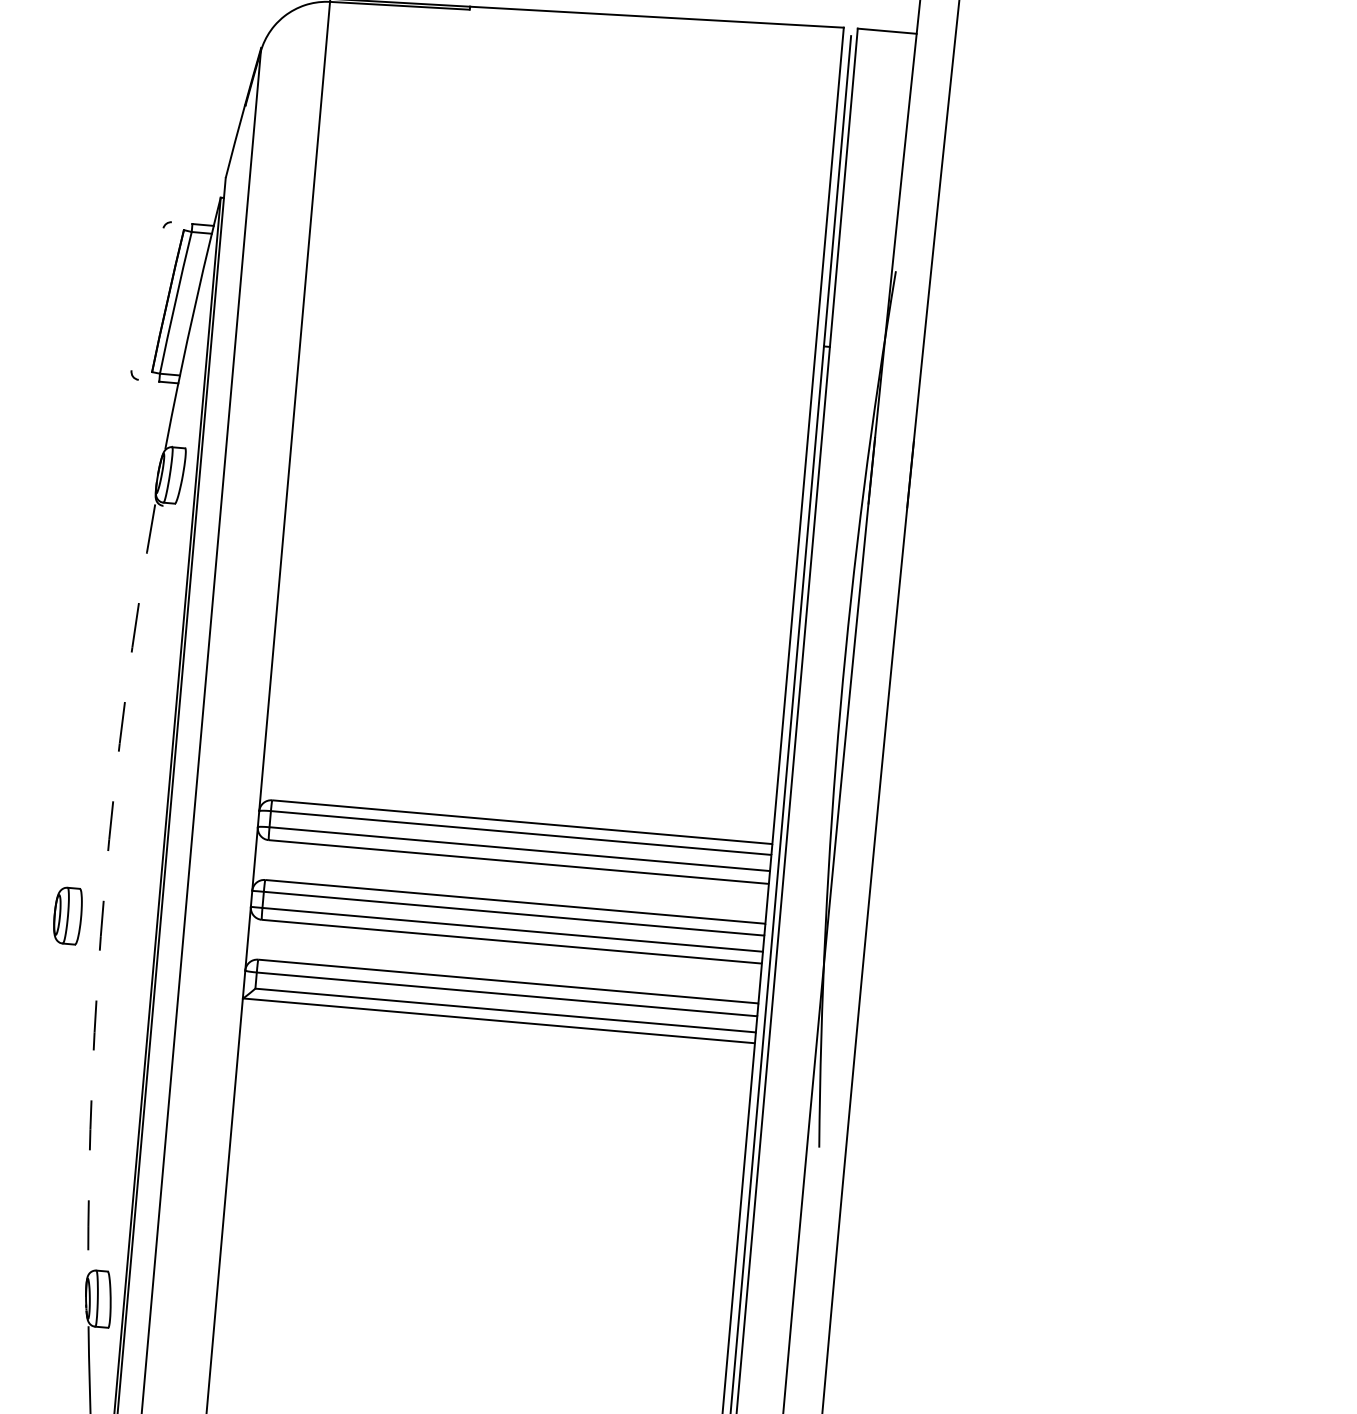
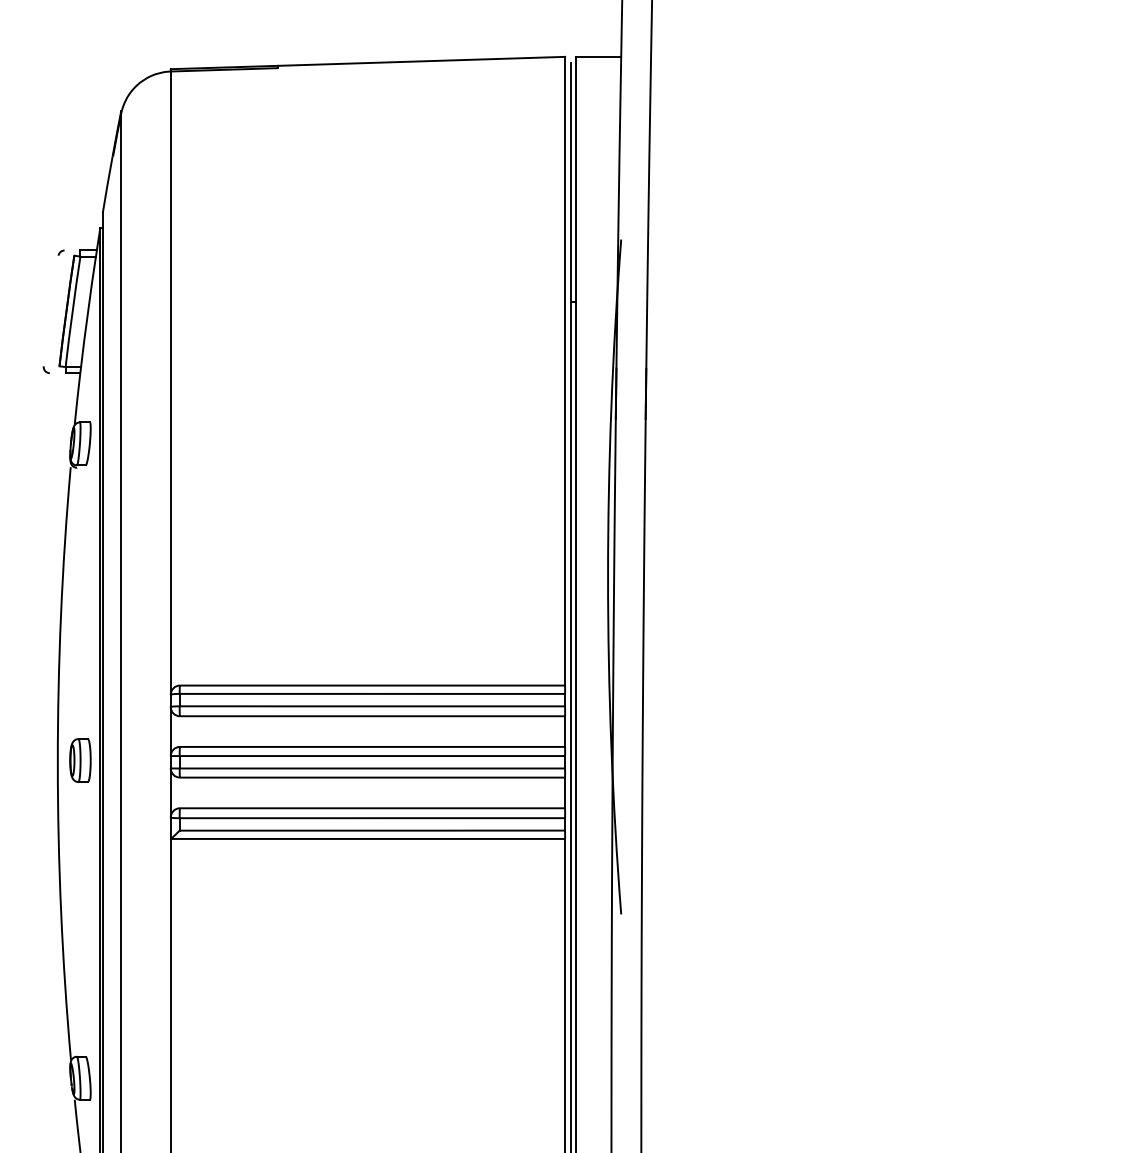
arc: (104, 887) -> (57, 763), dashed -> solid
part: (67, 915) -> (80, 760), moved

